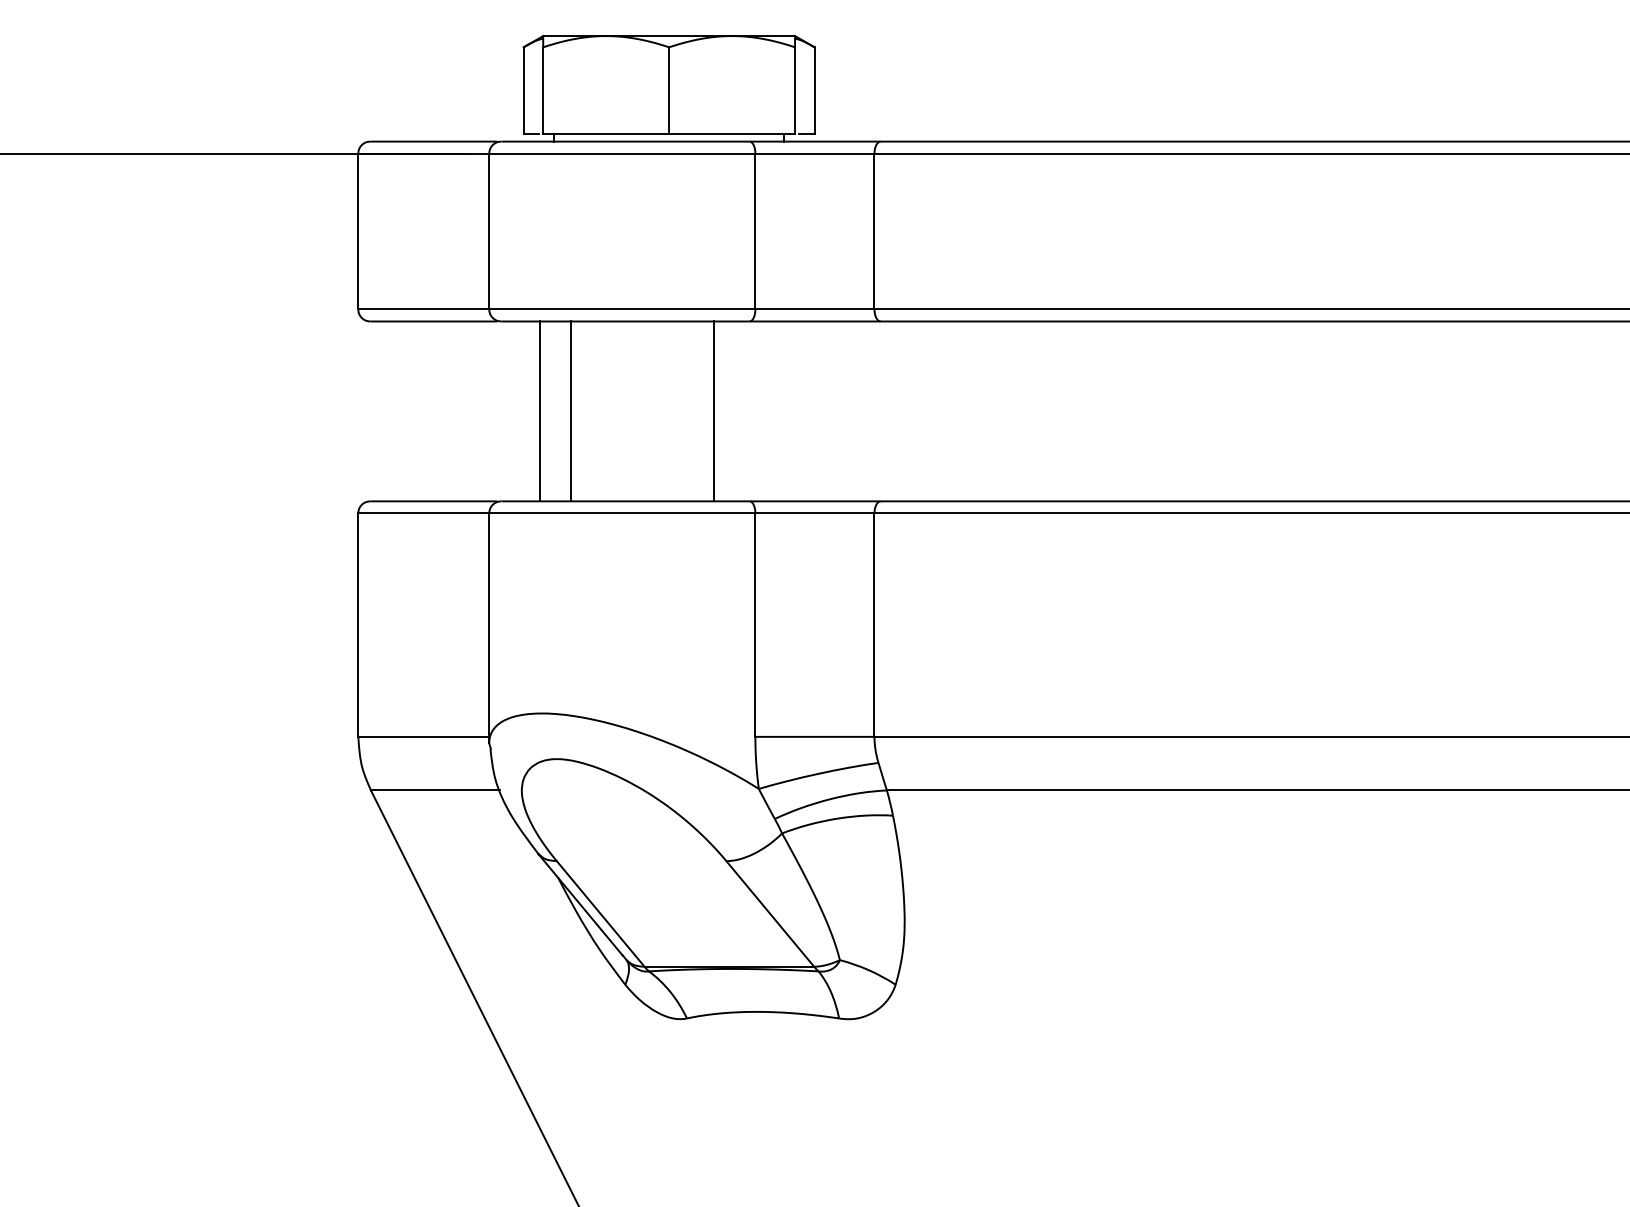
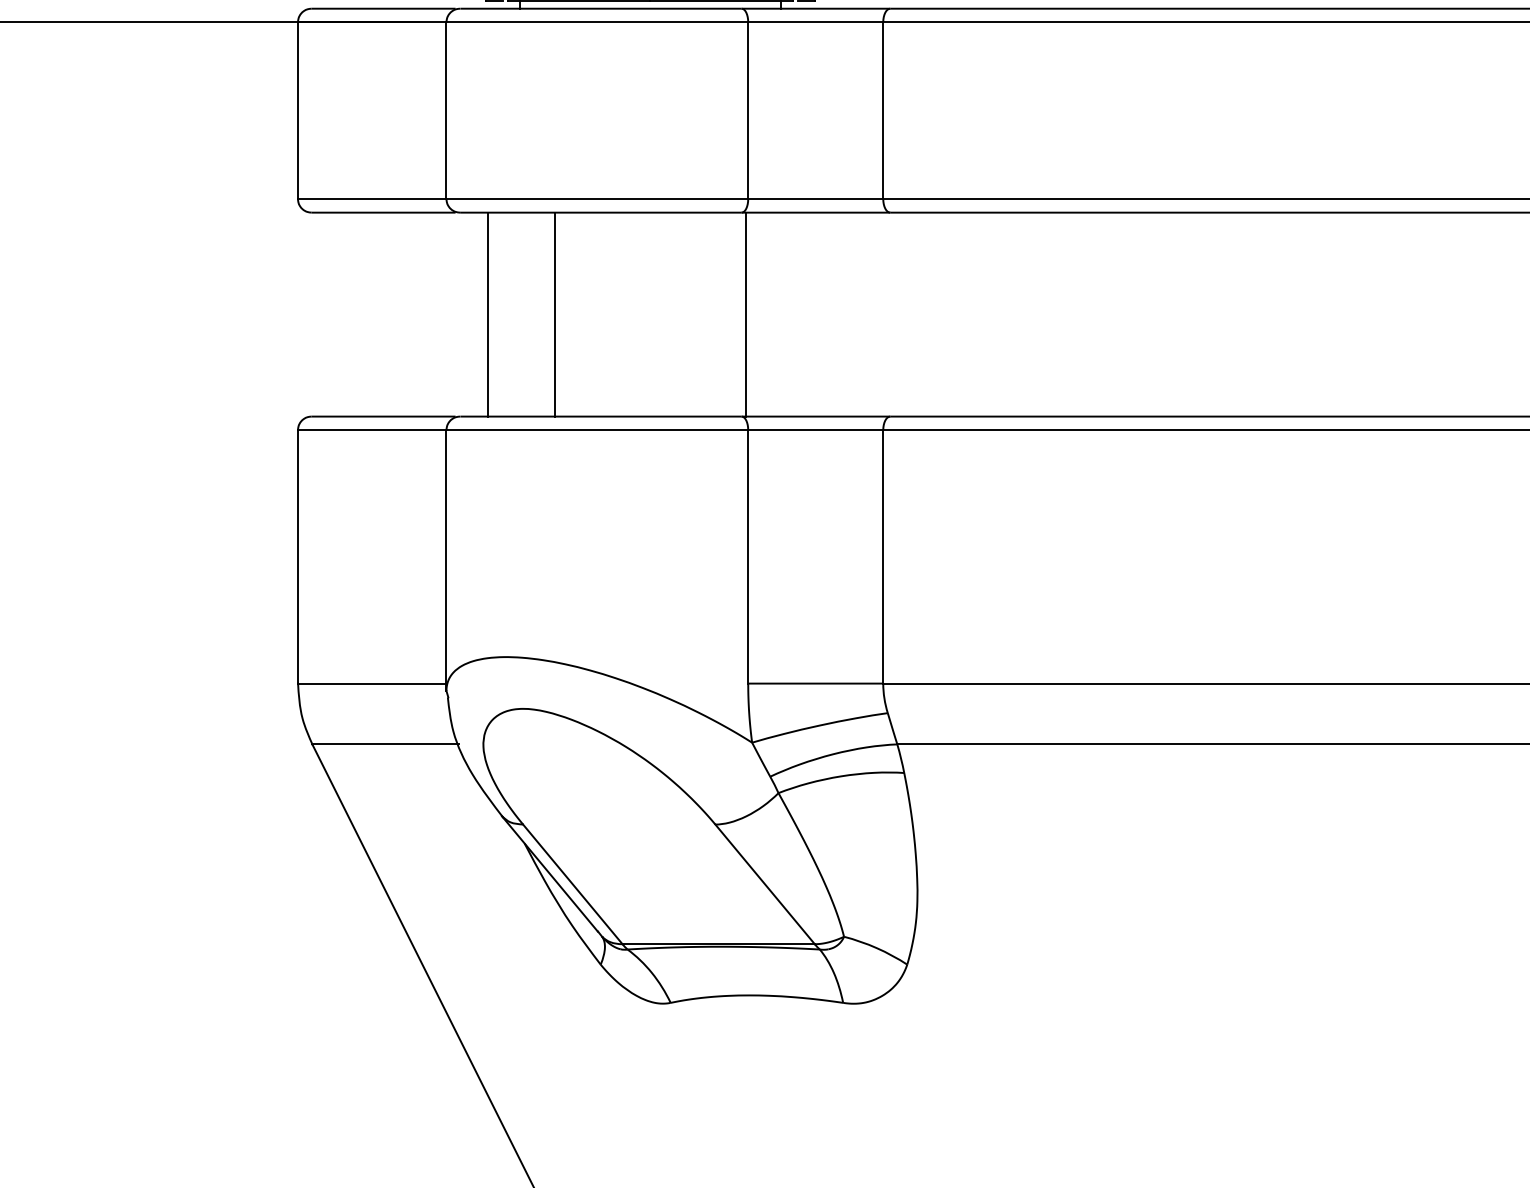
line: (540, 411) -> (555, 314), moved
line: (571, 411) -> (488, 314), moved
line: (714, 411) -> (746, 314), moved

